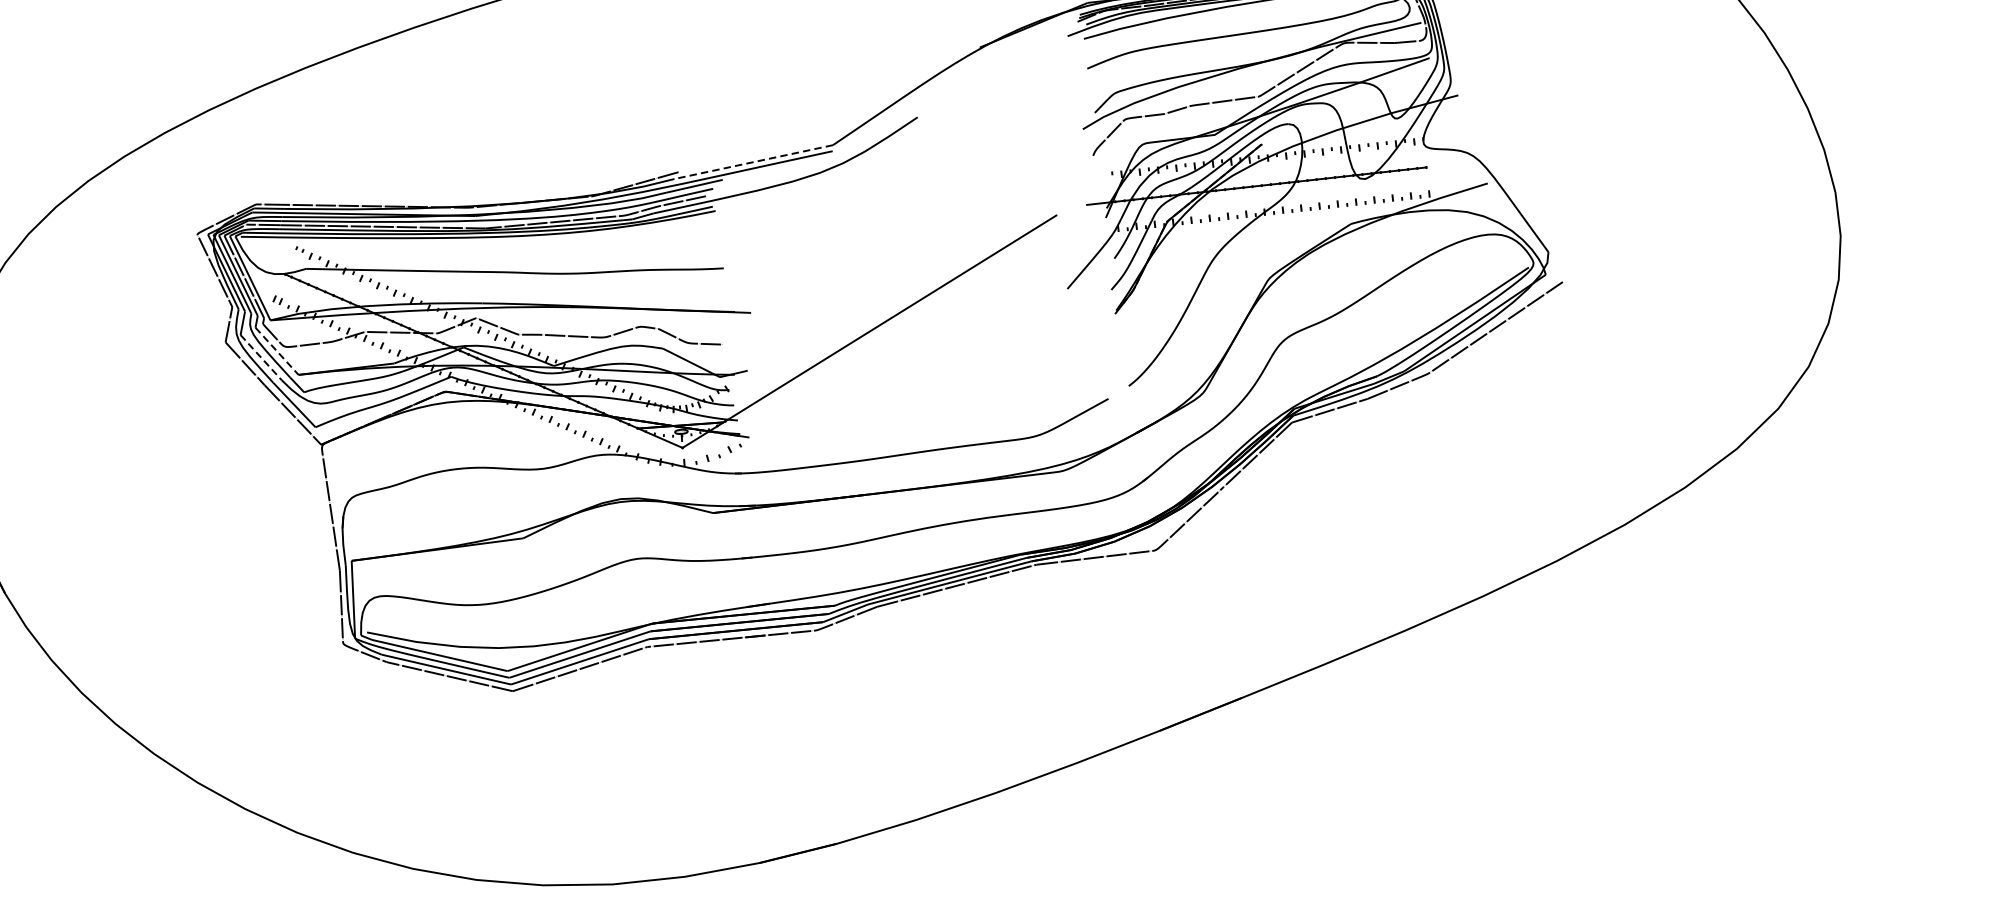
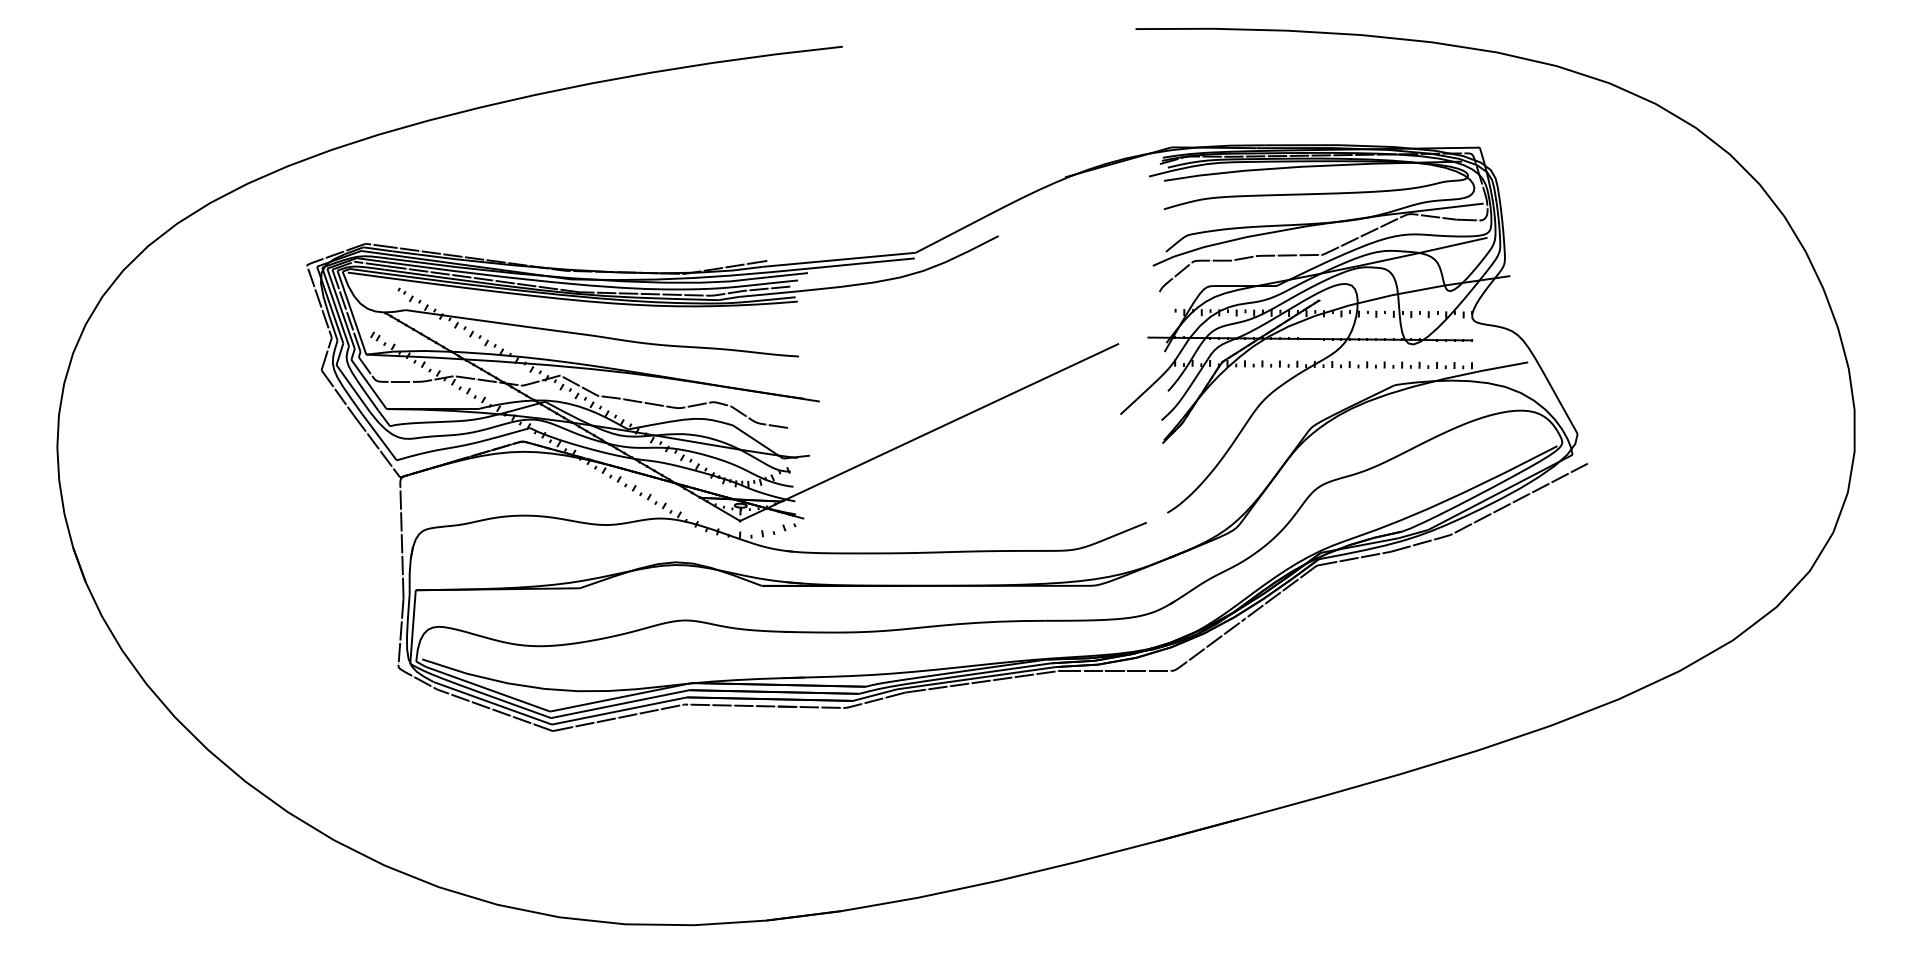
line: (753, 161) -> (839, 259), dashed -> solid
line: (277, 351) -> (369, 384), dashed -> solid
line: (261, 357) -> (353, 388), dashed -> solid

